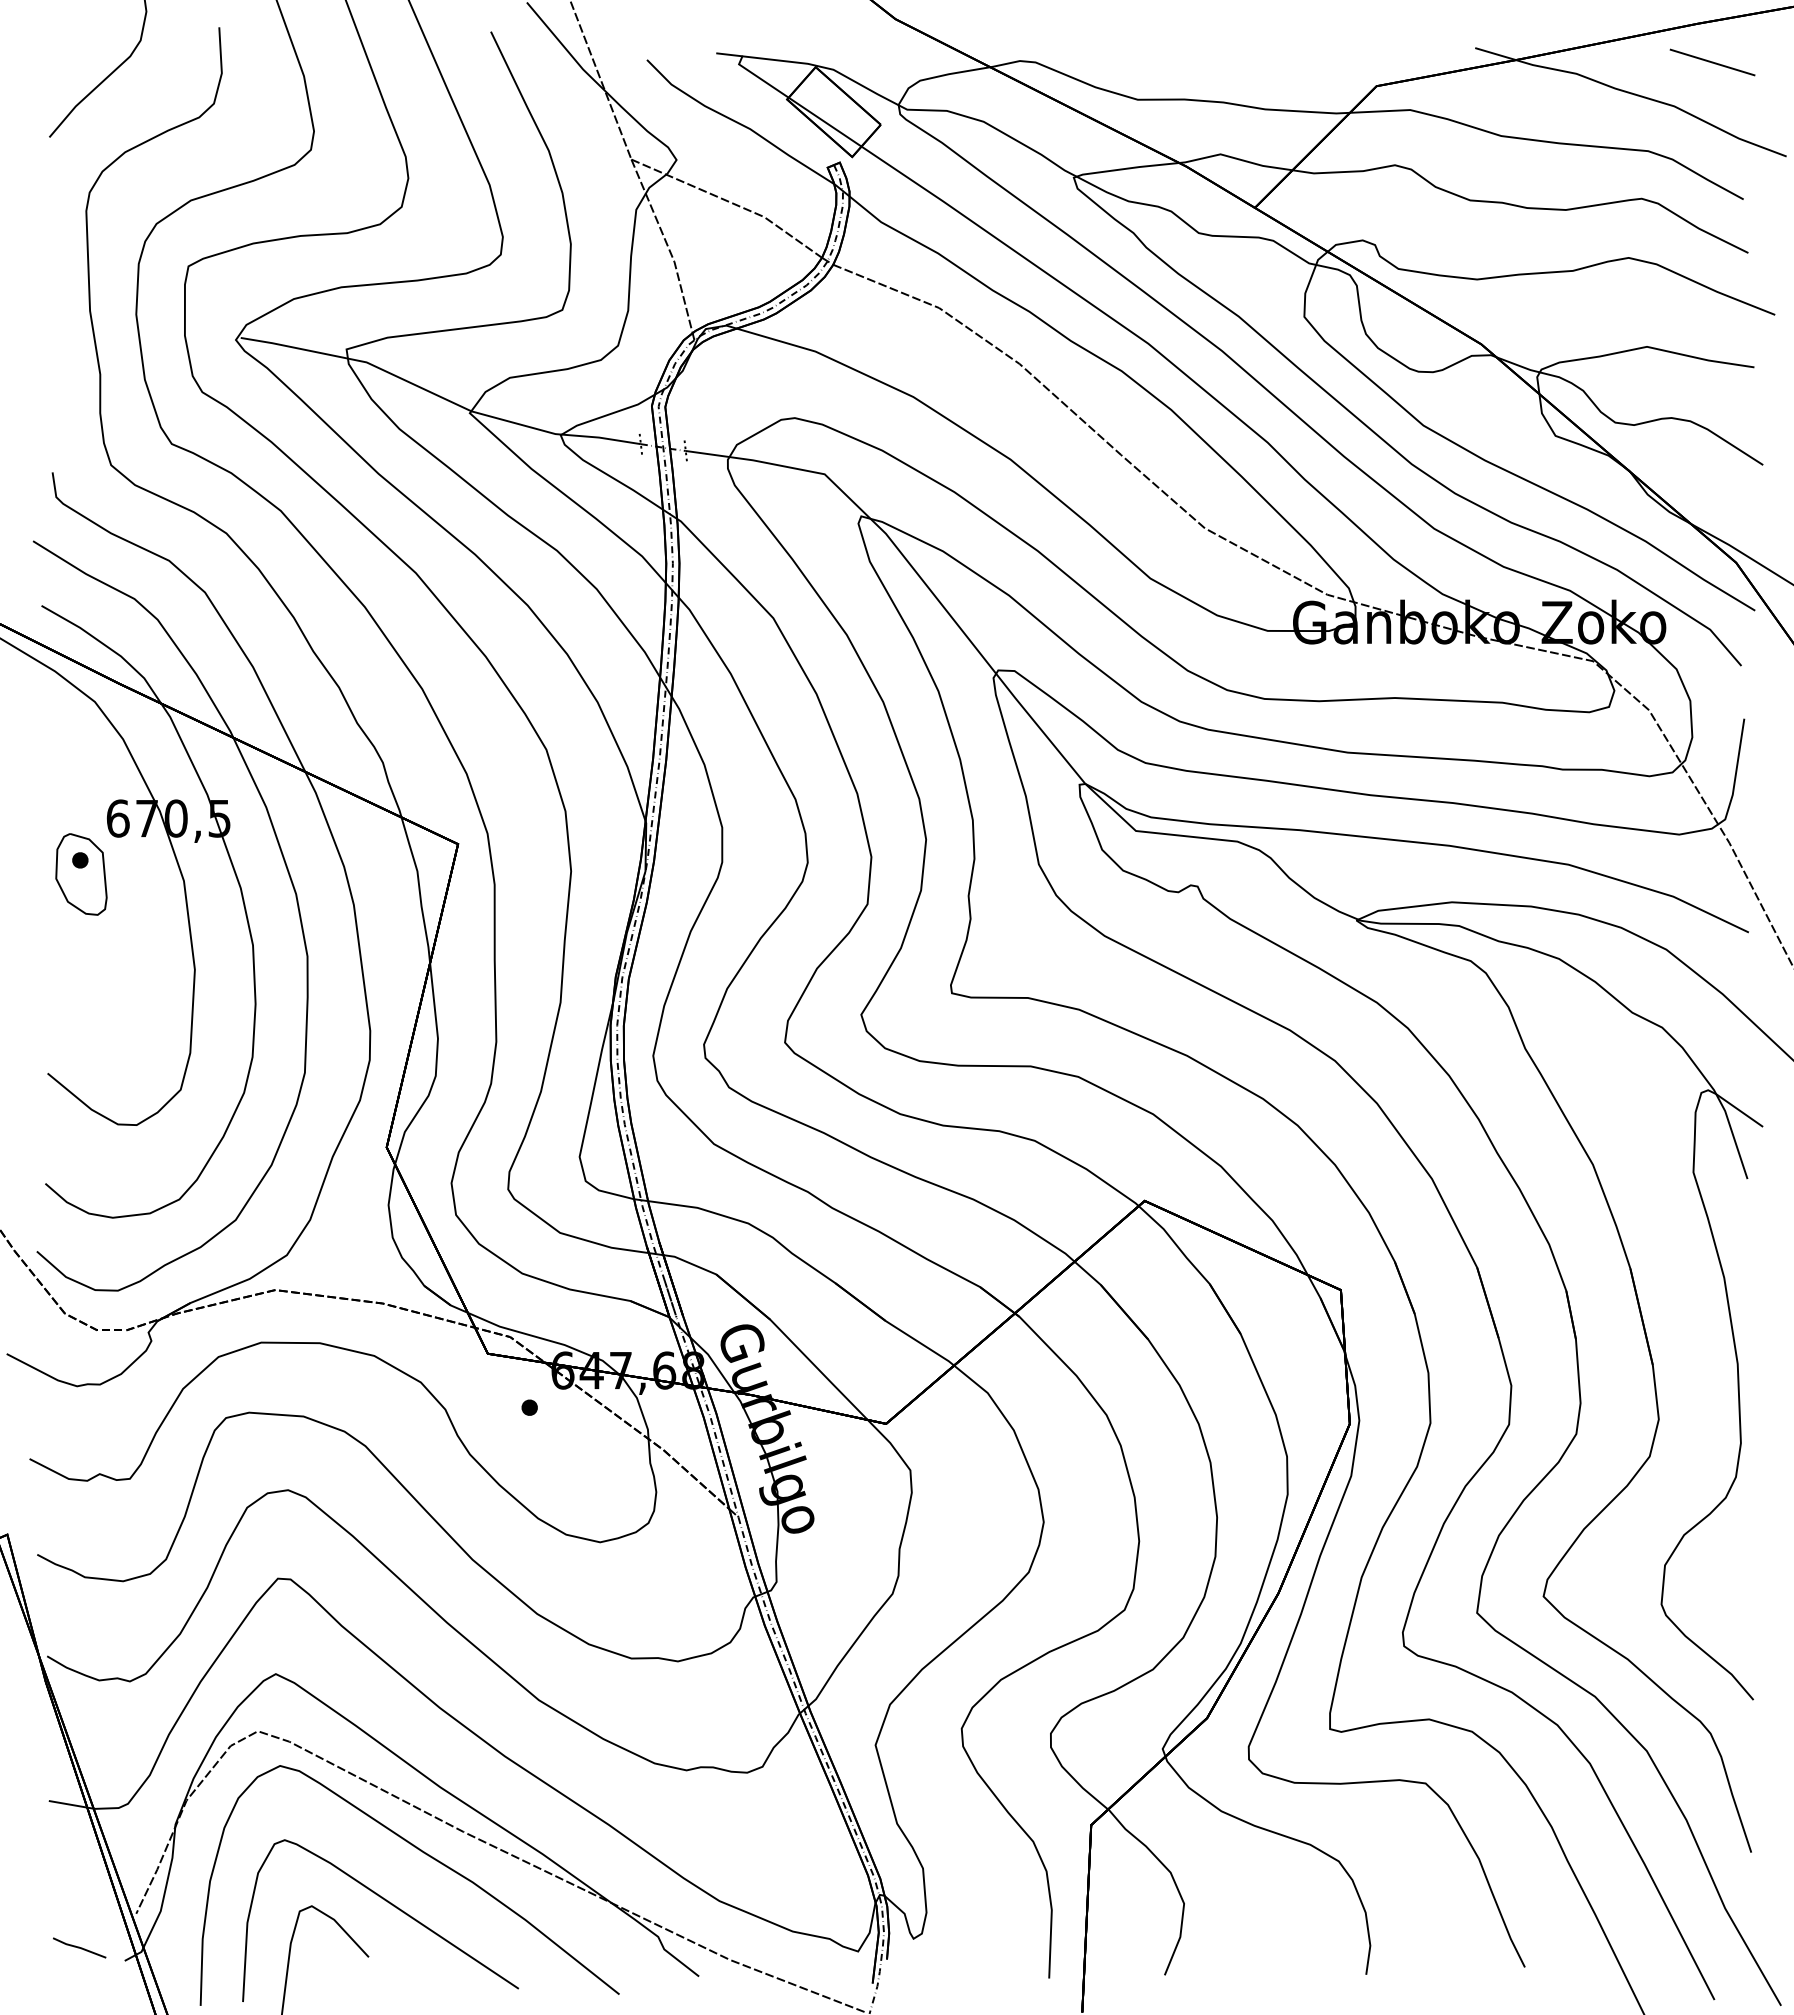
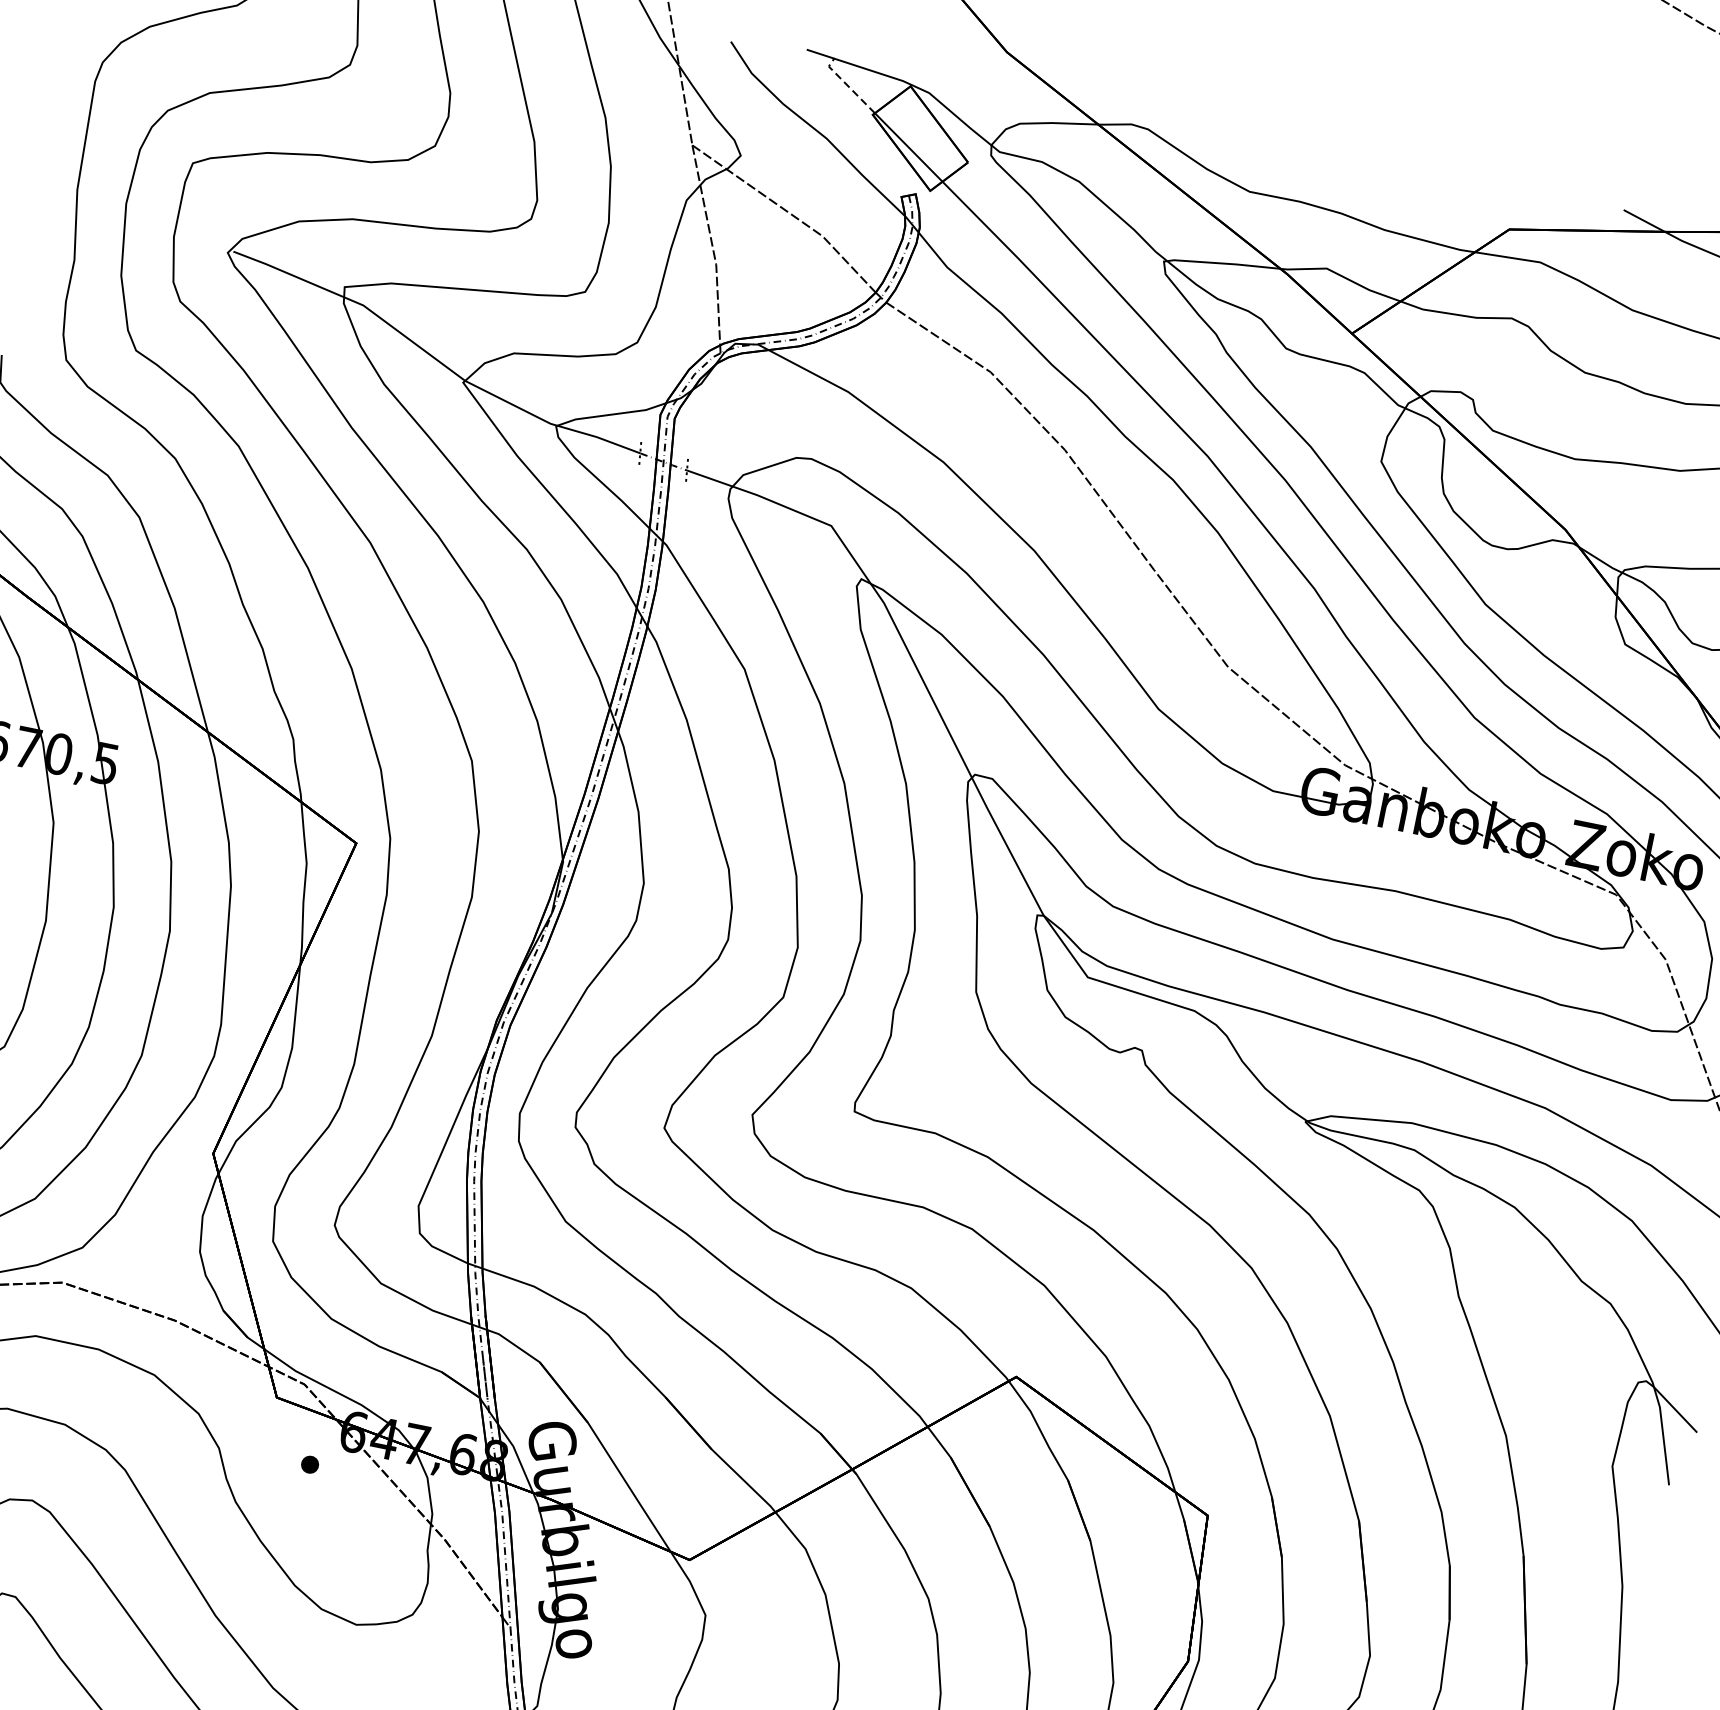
line: (758, 77) -> (846, 84), solid -> dashed

